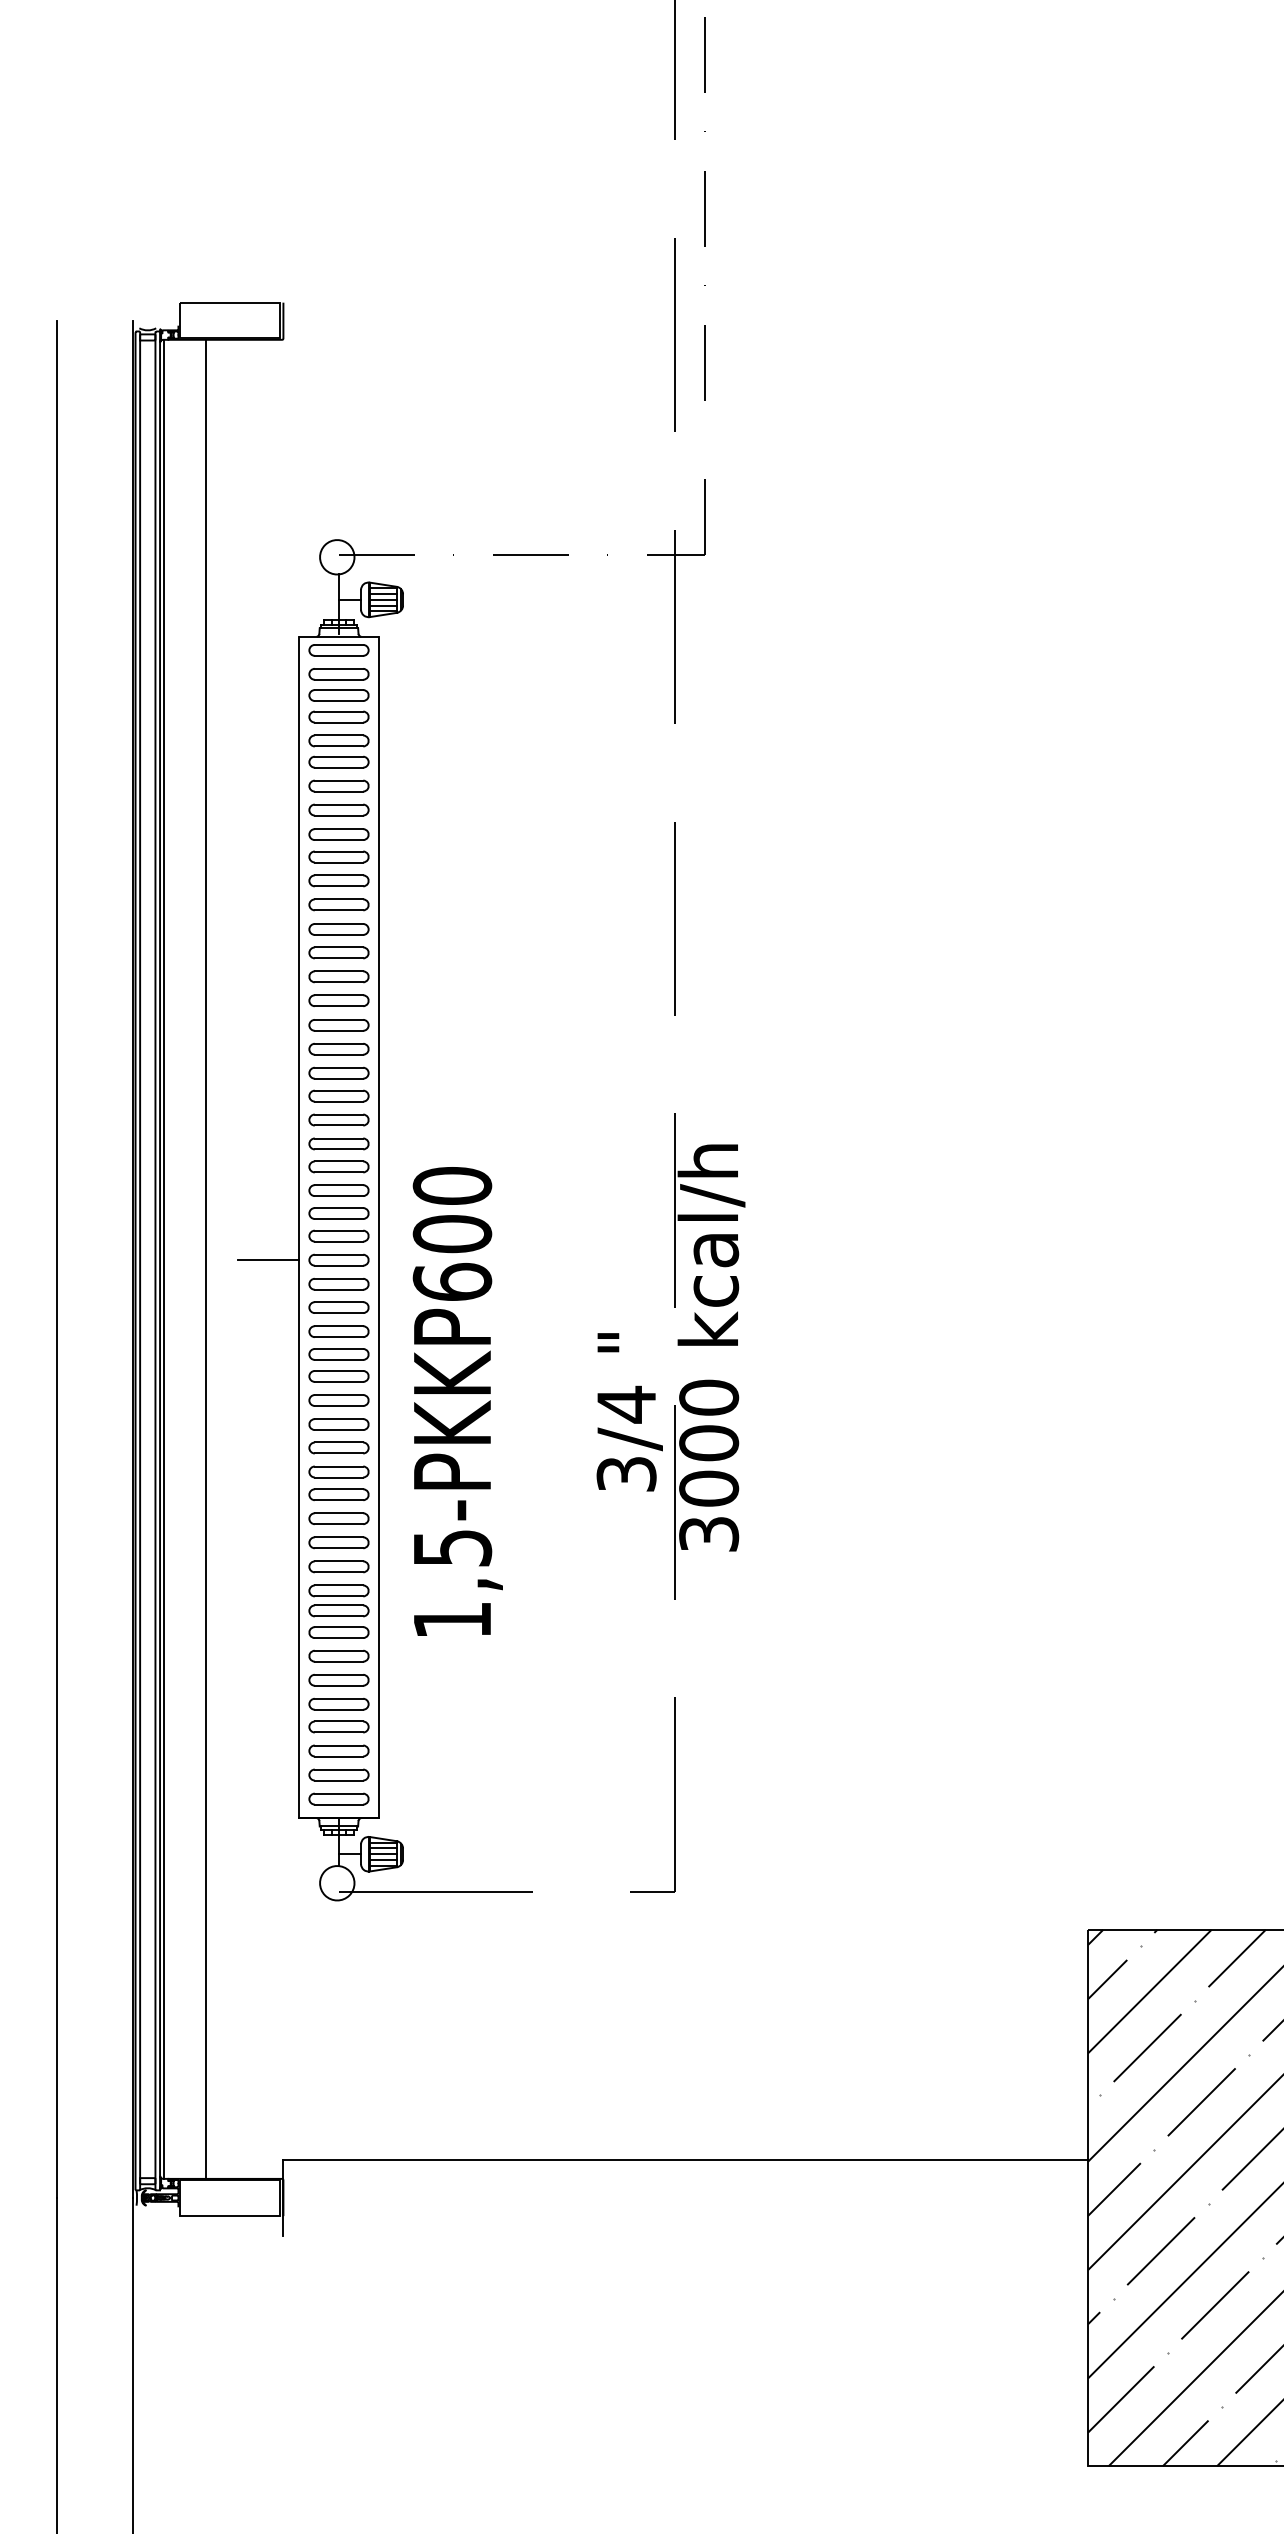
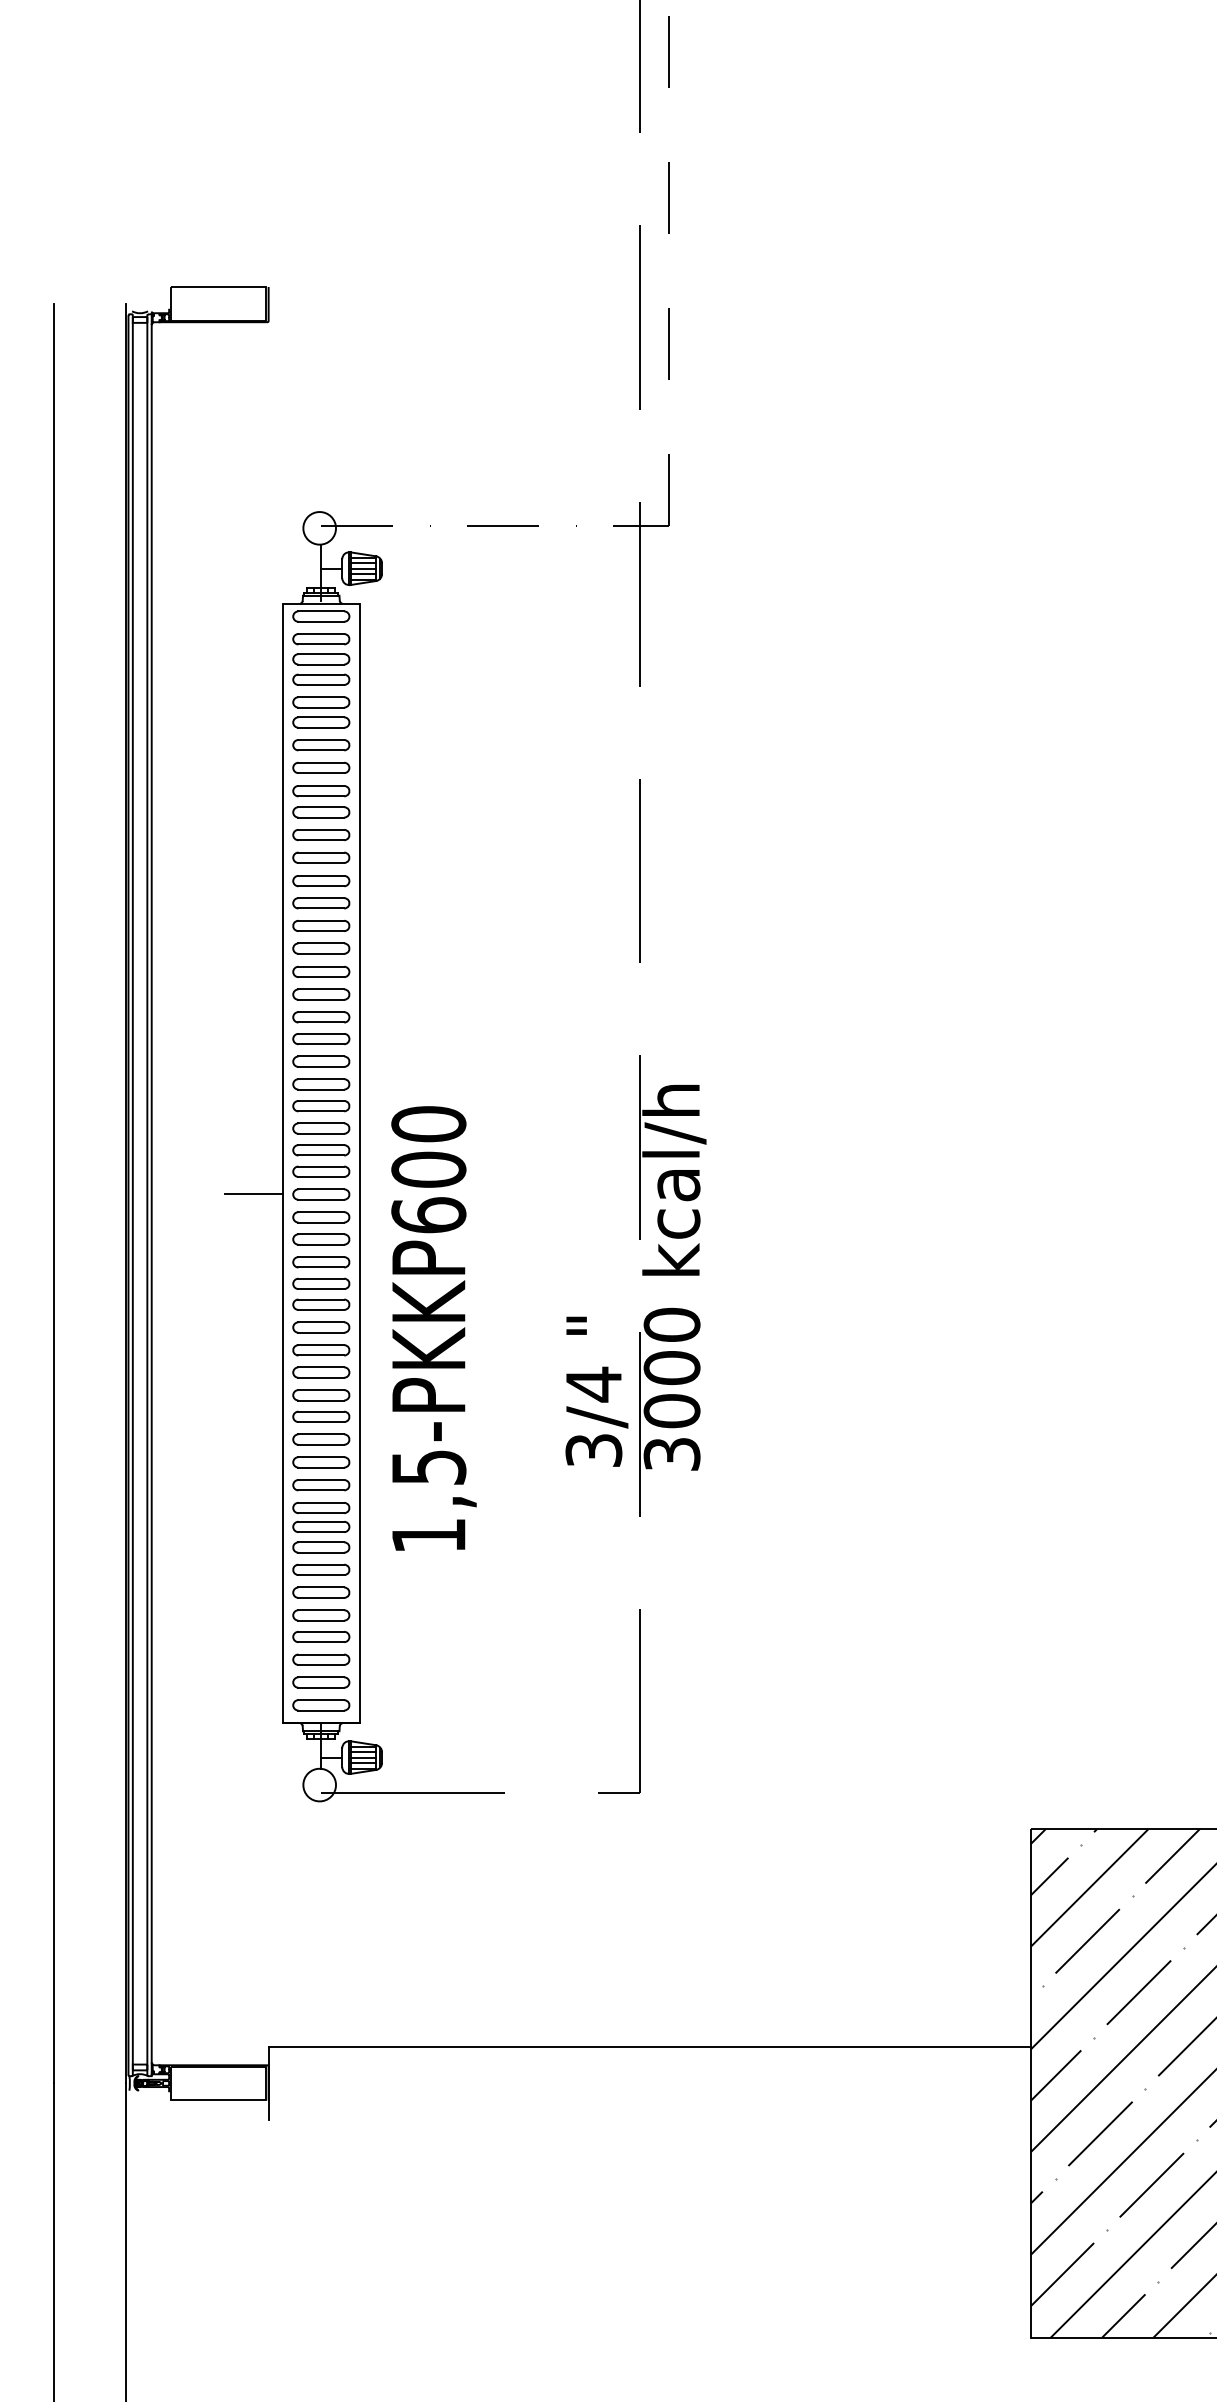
line: (163, 1258) -> (154, 1192), removed
line: (206, 1258) -> (195, 1192), removed
text: (629, 1412) -> (596, 1391), moved

